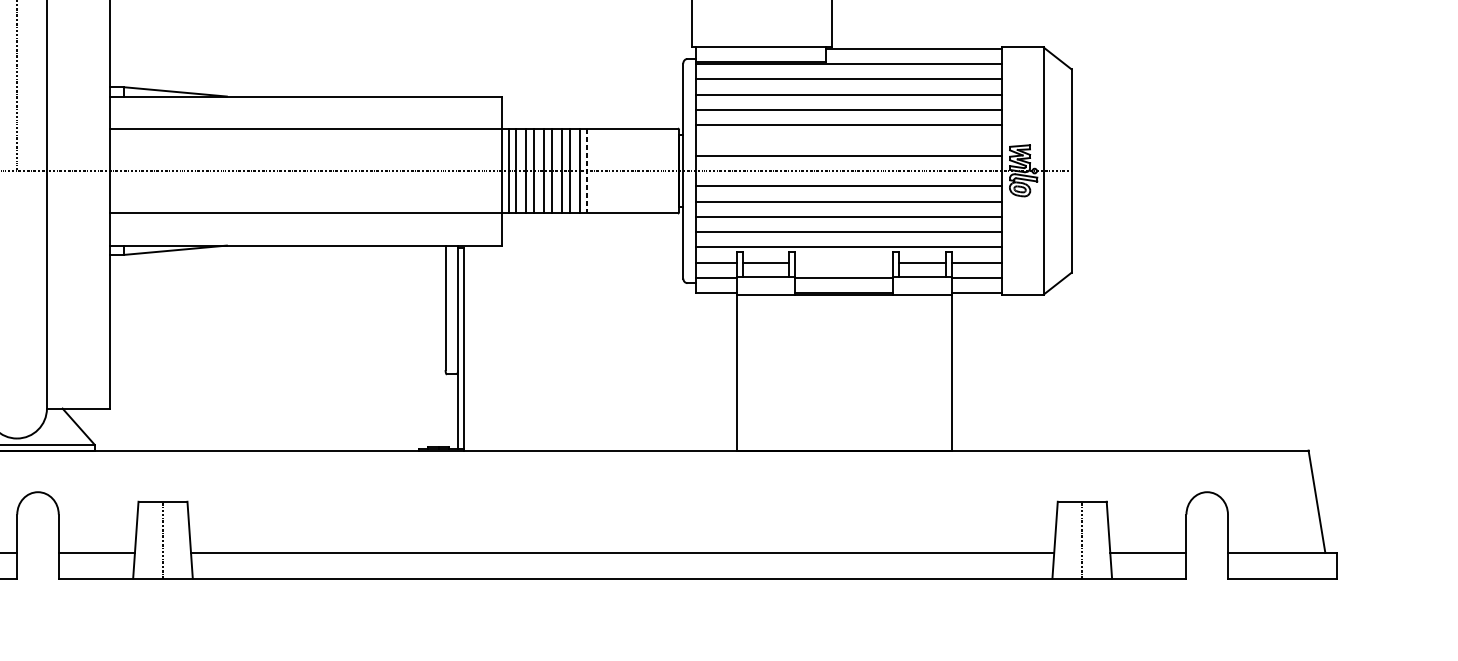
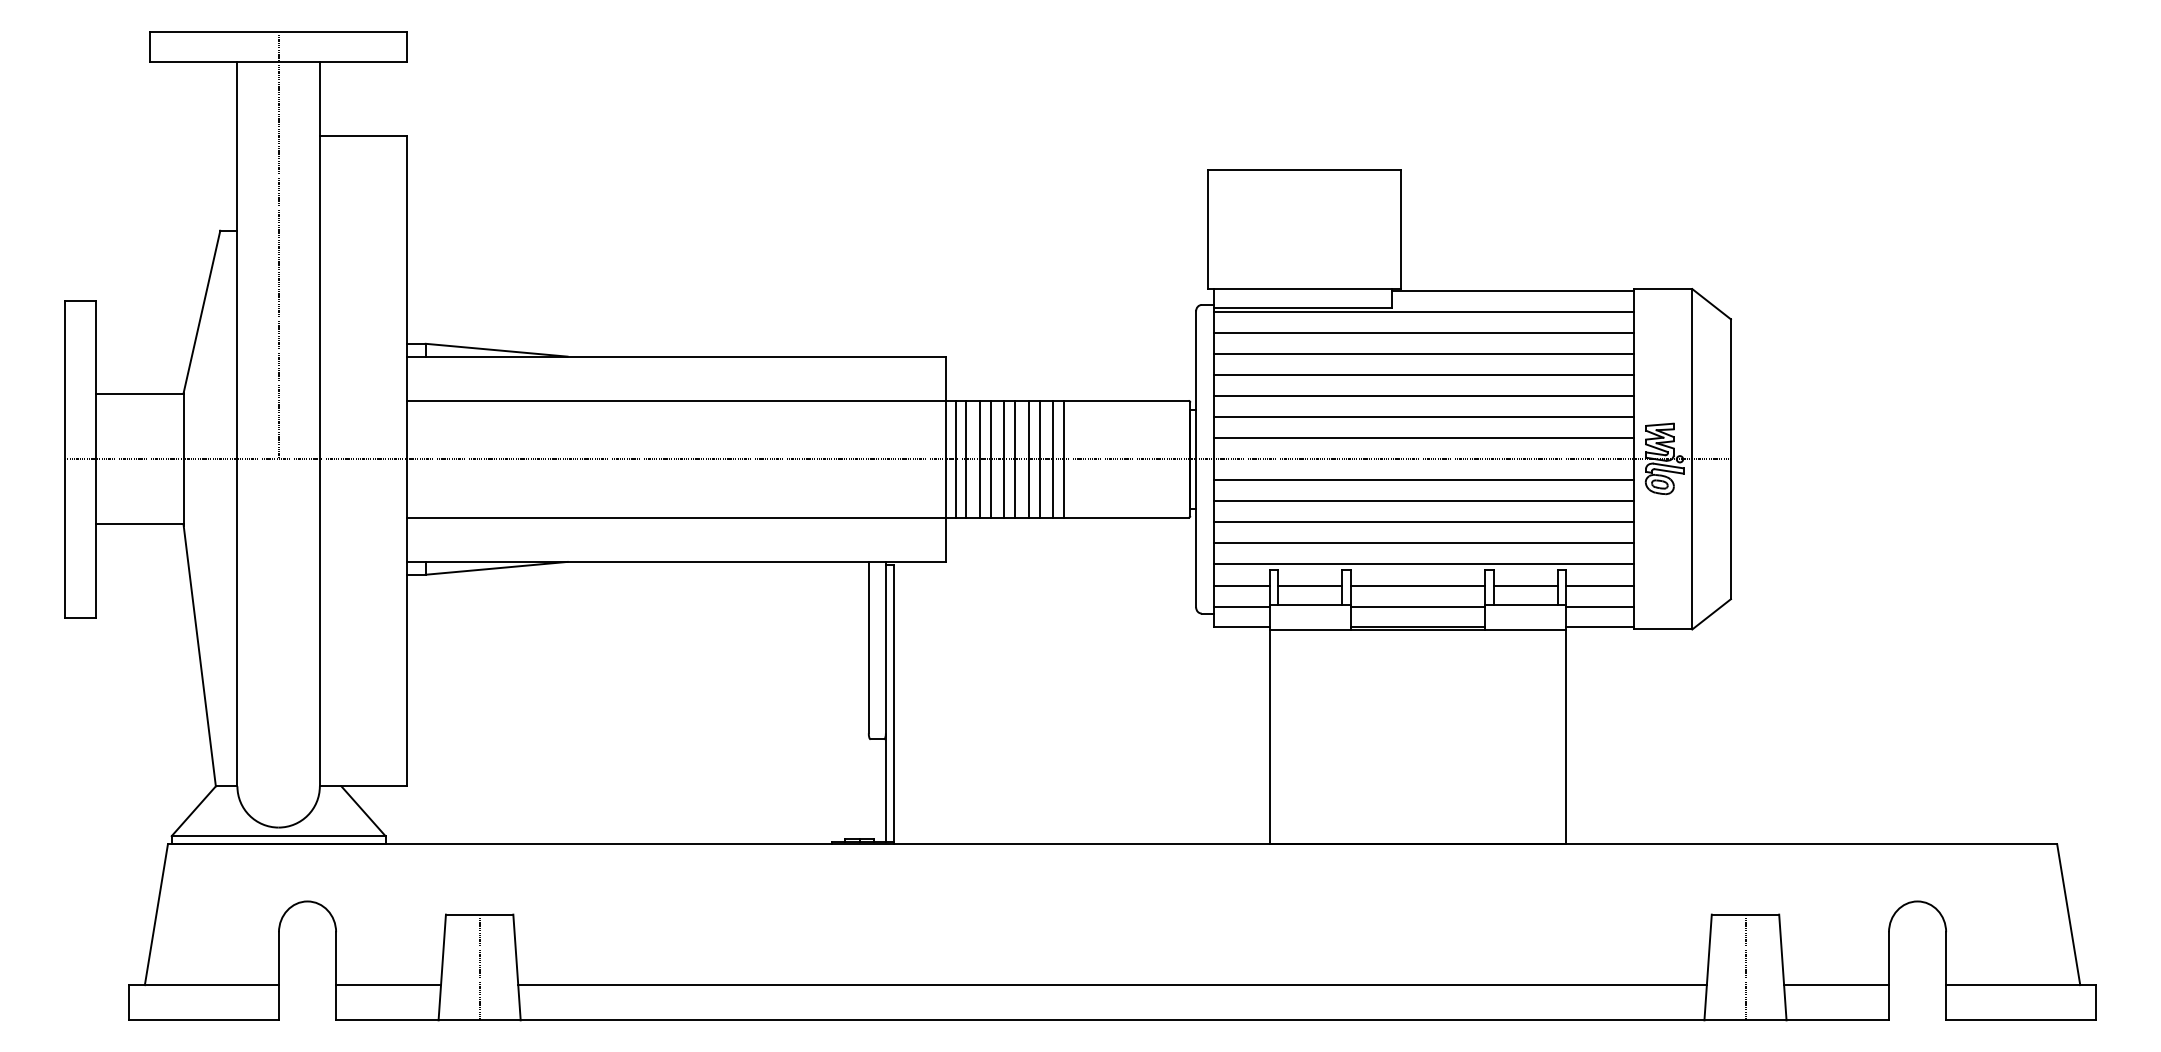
line: (848, 140) -> (1423, 417), added
line: (586, 171) -> (1063, 459), dashed -> solid
line: (844, 262) -> (1417, 585), added

